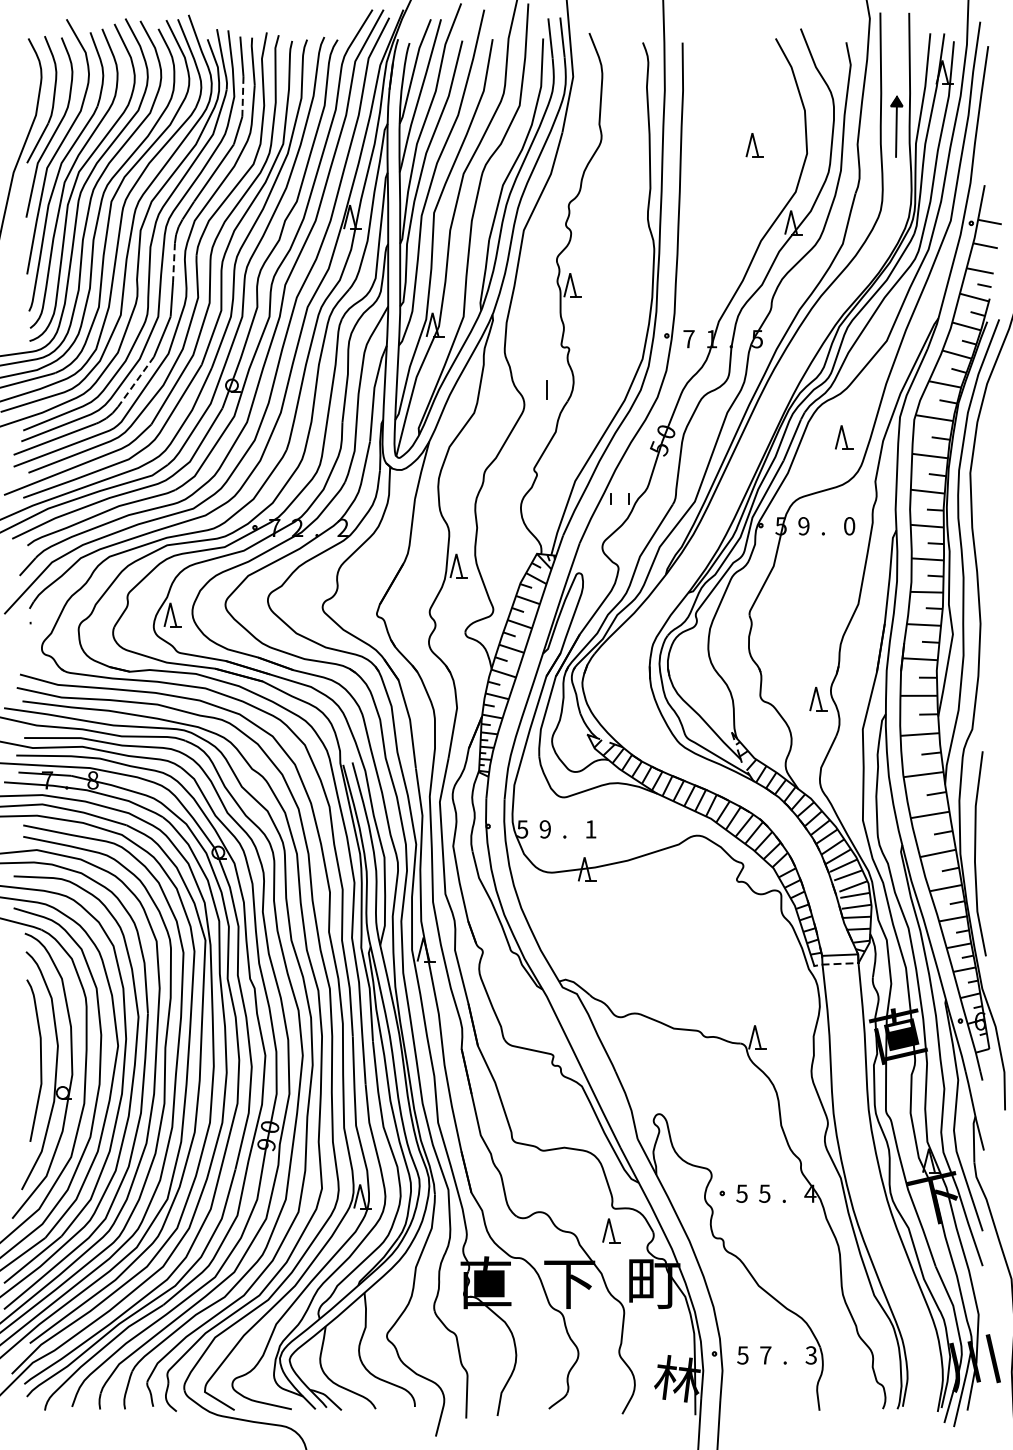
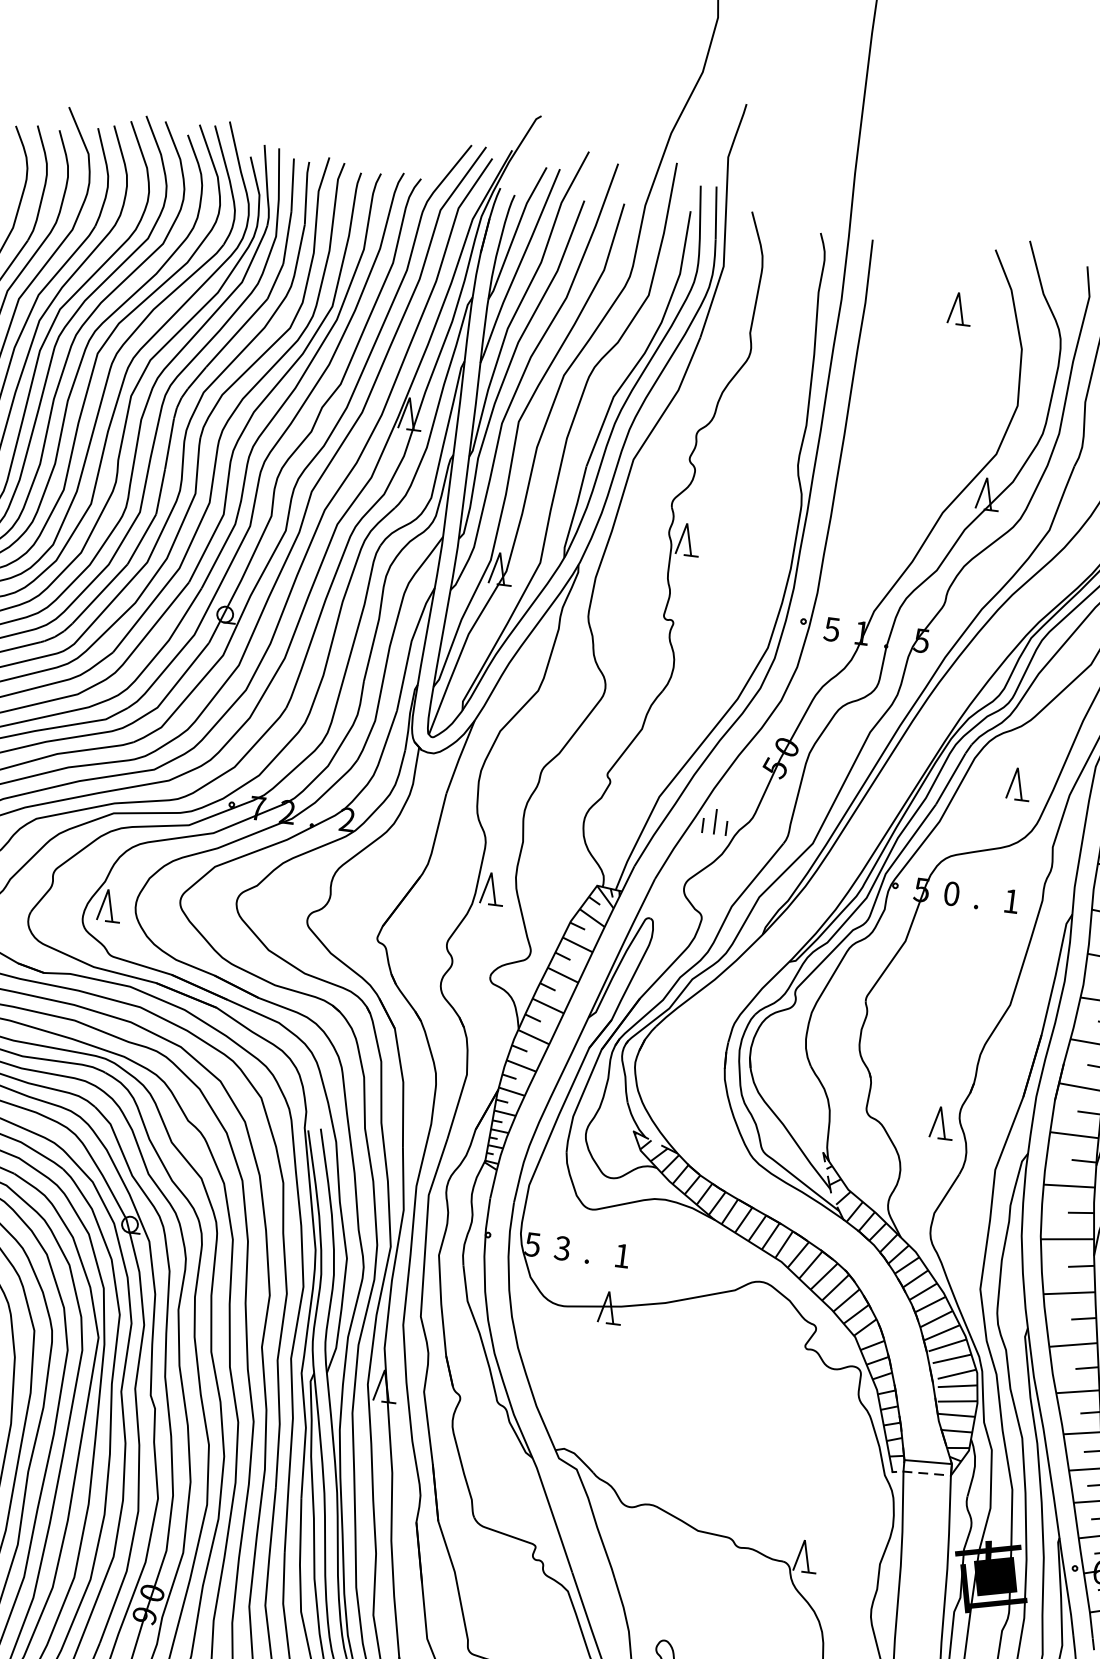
line: (242, 96) -> (286, 237), dashed -> solid
part: (754, 145) -> (959, 309), moved
line: (173, 263) -> (168, 444), dashed -> solid
text: (688, 339) -> (831, 629), 7 -> 5
line: (136, 381) -> (100, 593), dashed -> solid
line: (546, 389) -> (715, 821), moved
text: (803, 526) -> (951, 894), 9 -> 0
text: (849, 526) -> (1011, 901), 0 -> 1
text: (544, 829) -> (561, 1248), 9 -> 3

